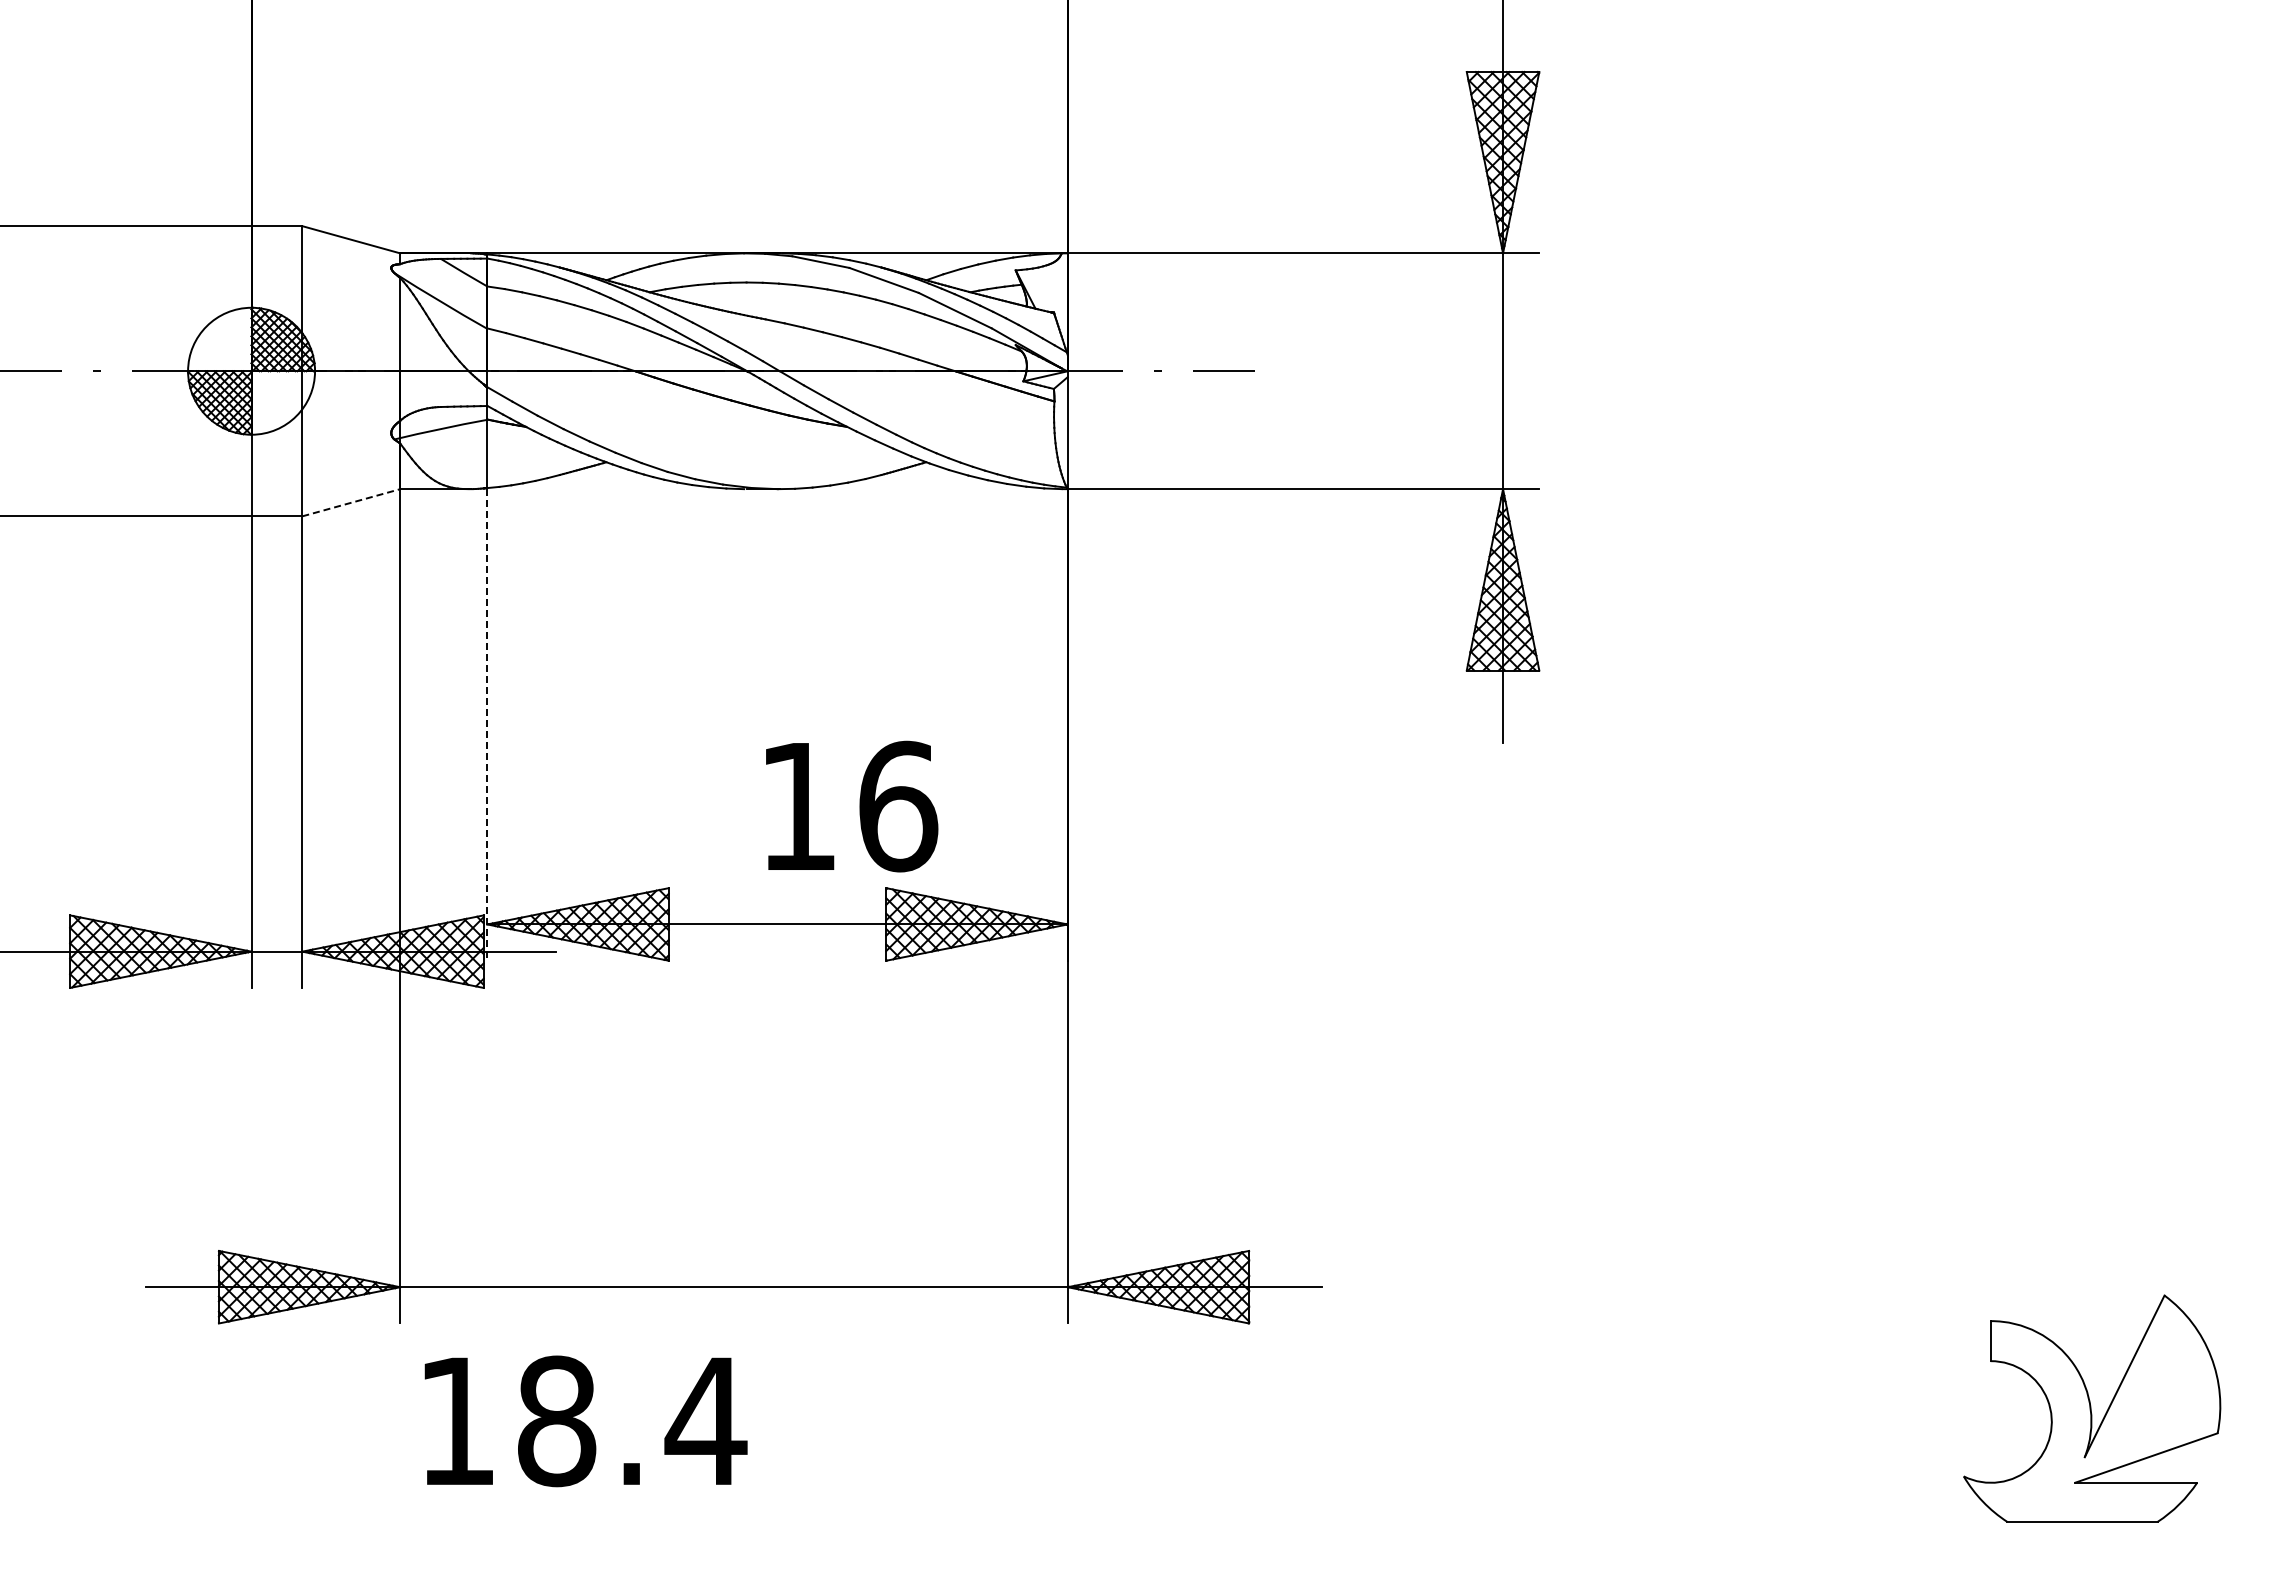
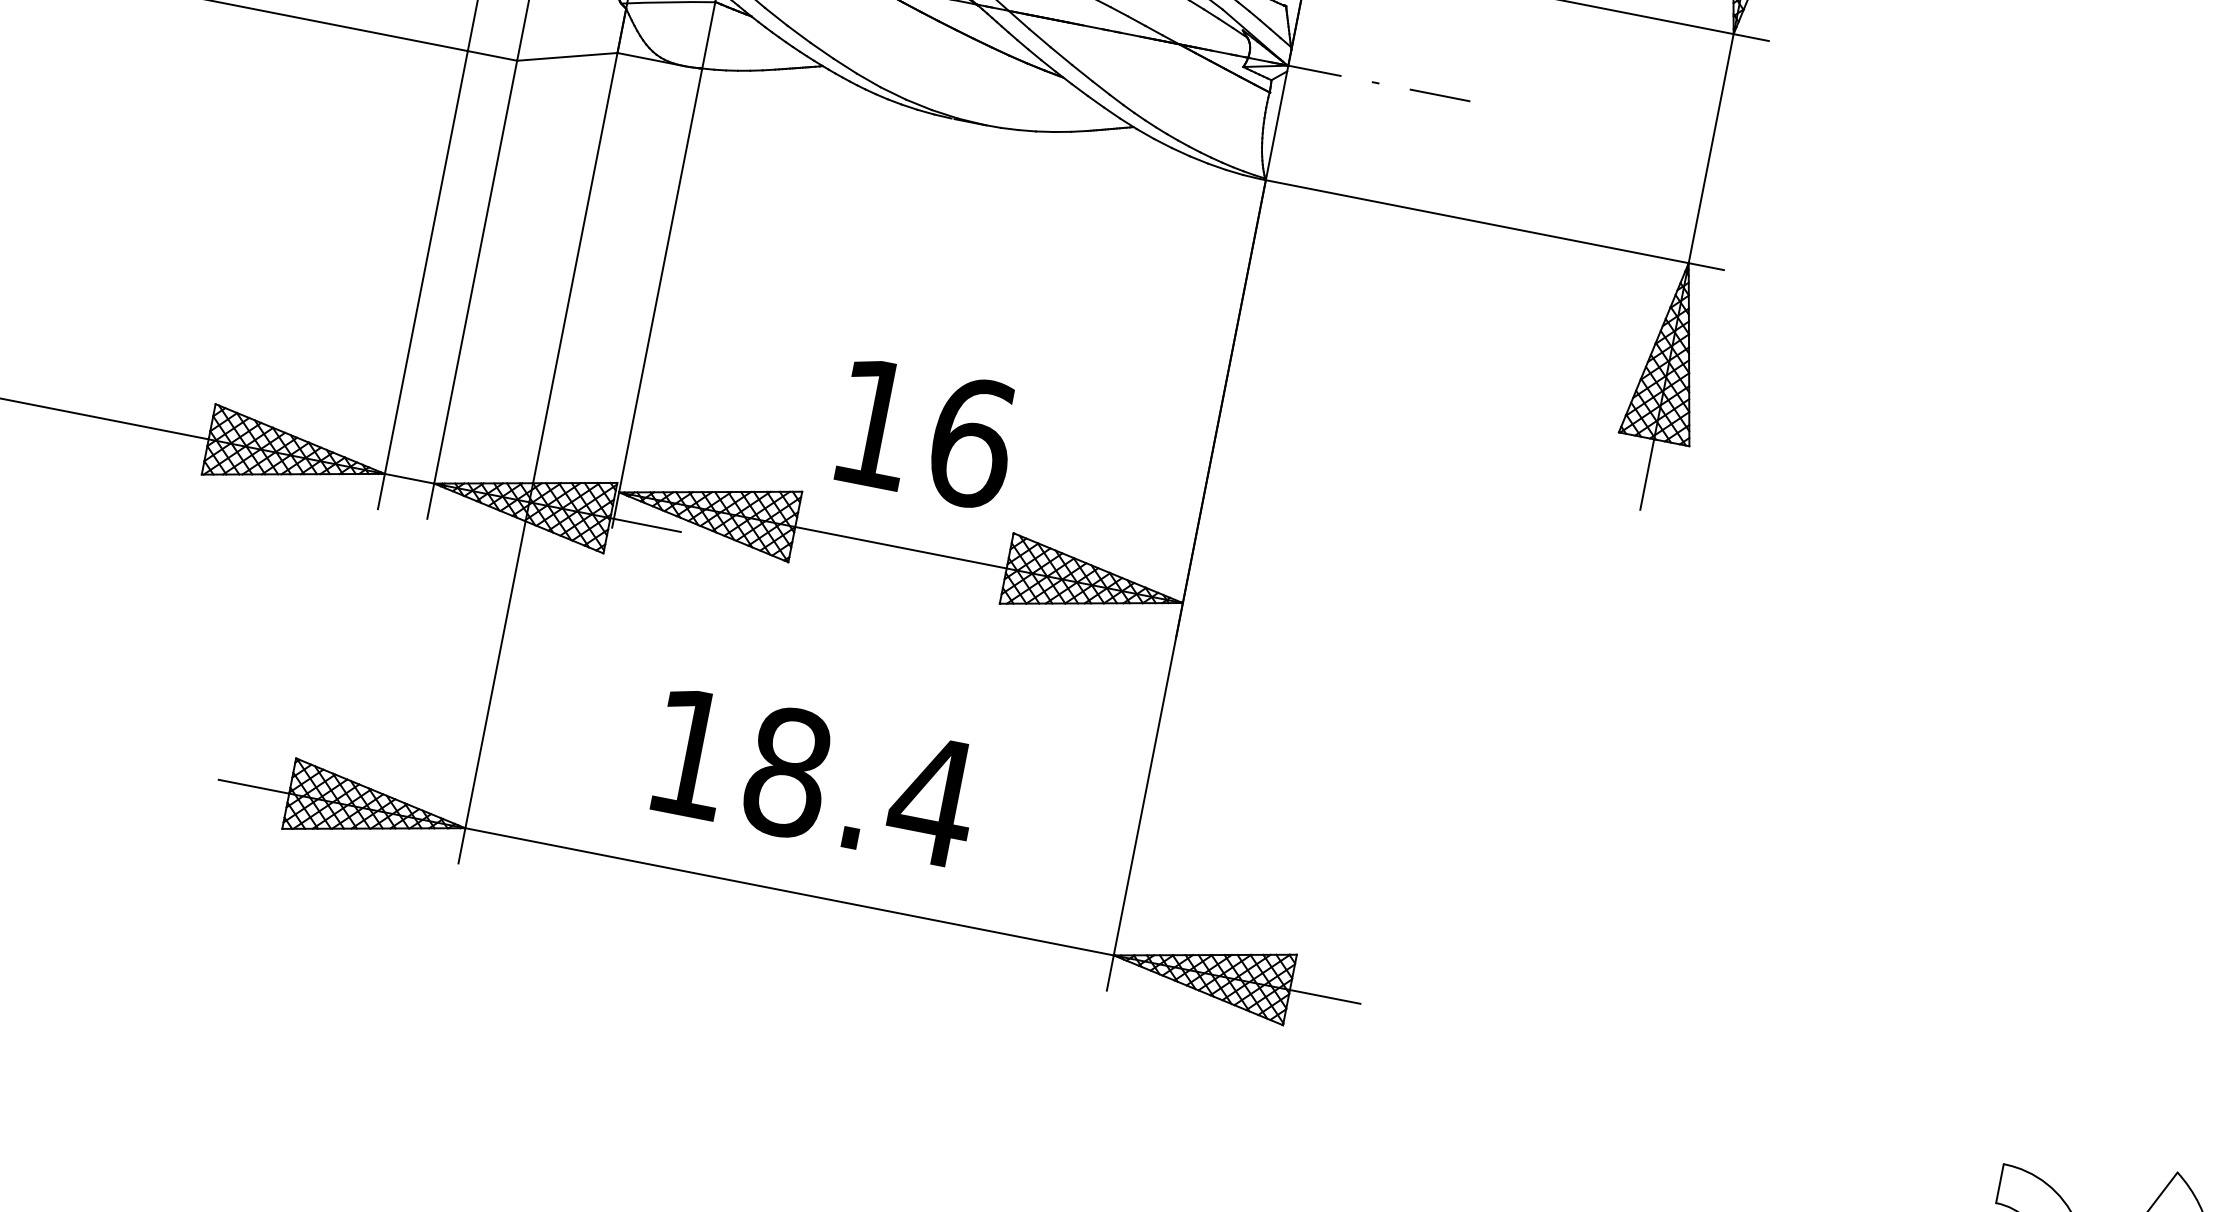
line: (351, 502) -> (567, 56), dashed -> solid
line: (487, 724) -> (657, 298), dashed -> solid
text: (852, 806) -> (927, 433), moved
text: (585, 1421) -> (815, 778), moved

